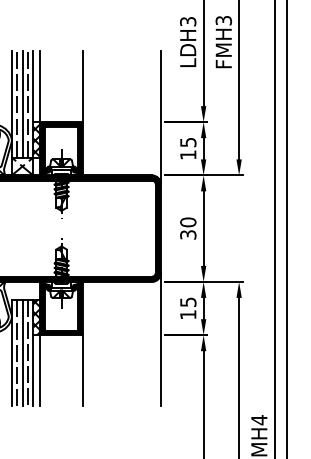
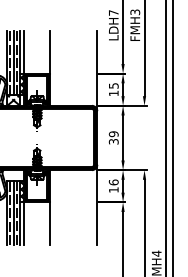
text: (187, 20) -> (113, 12), LDH3 -> LDH7
text: (187, 222) -> (113, 134), 30 -> 39
text: (187, 302) -> (113, 182), 15 -> 16

